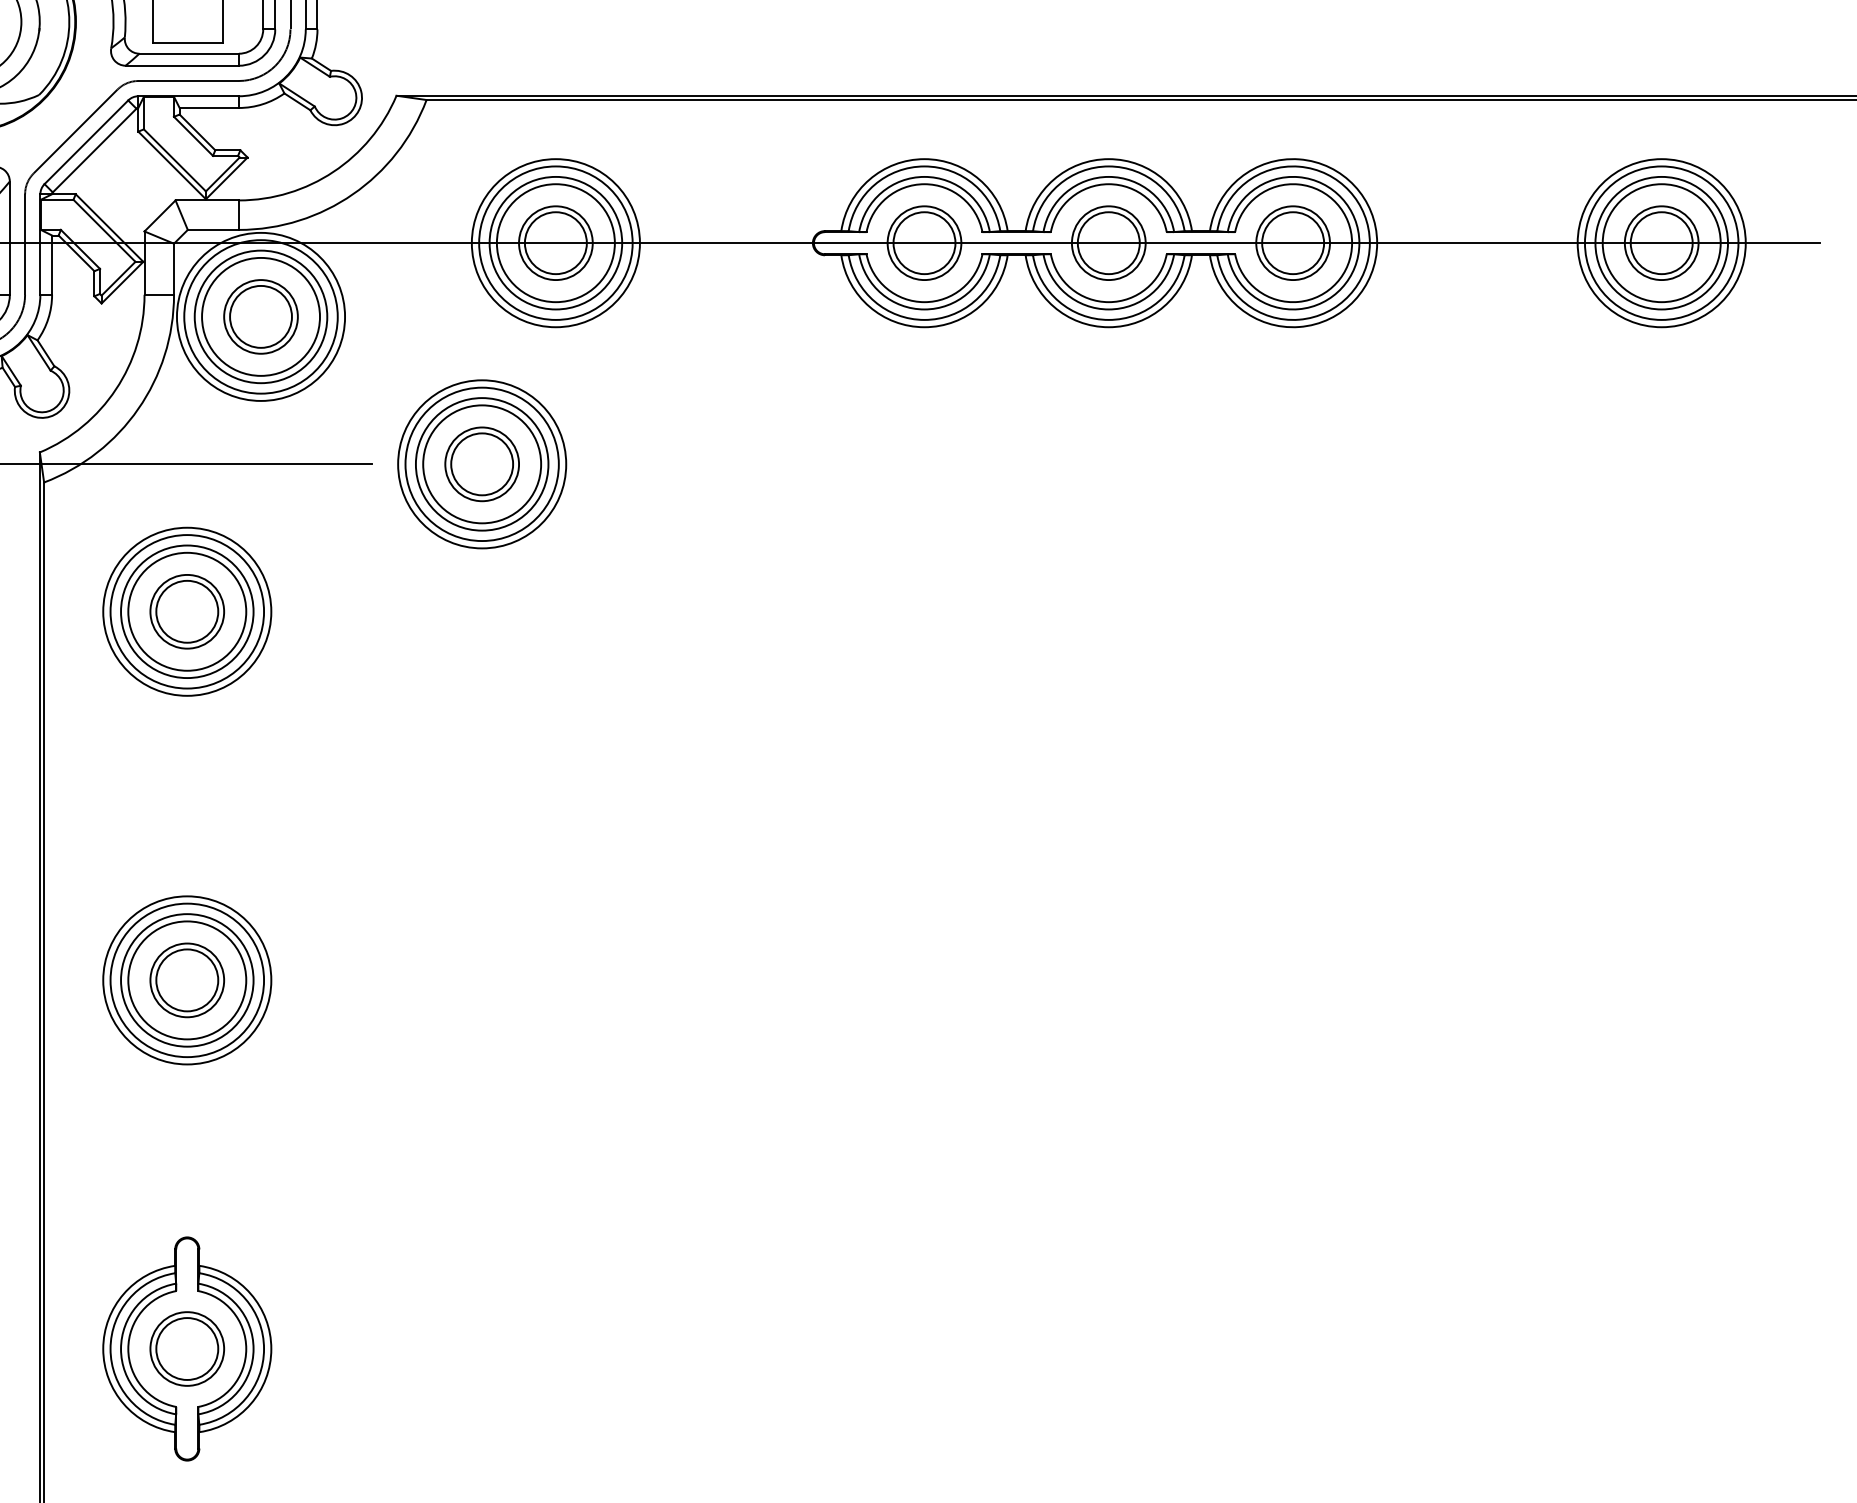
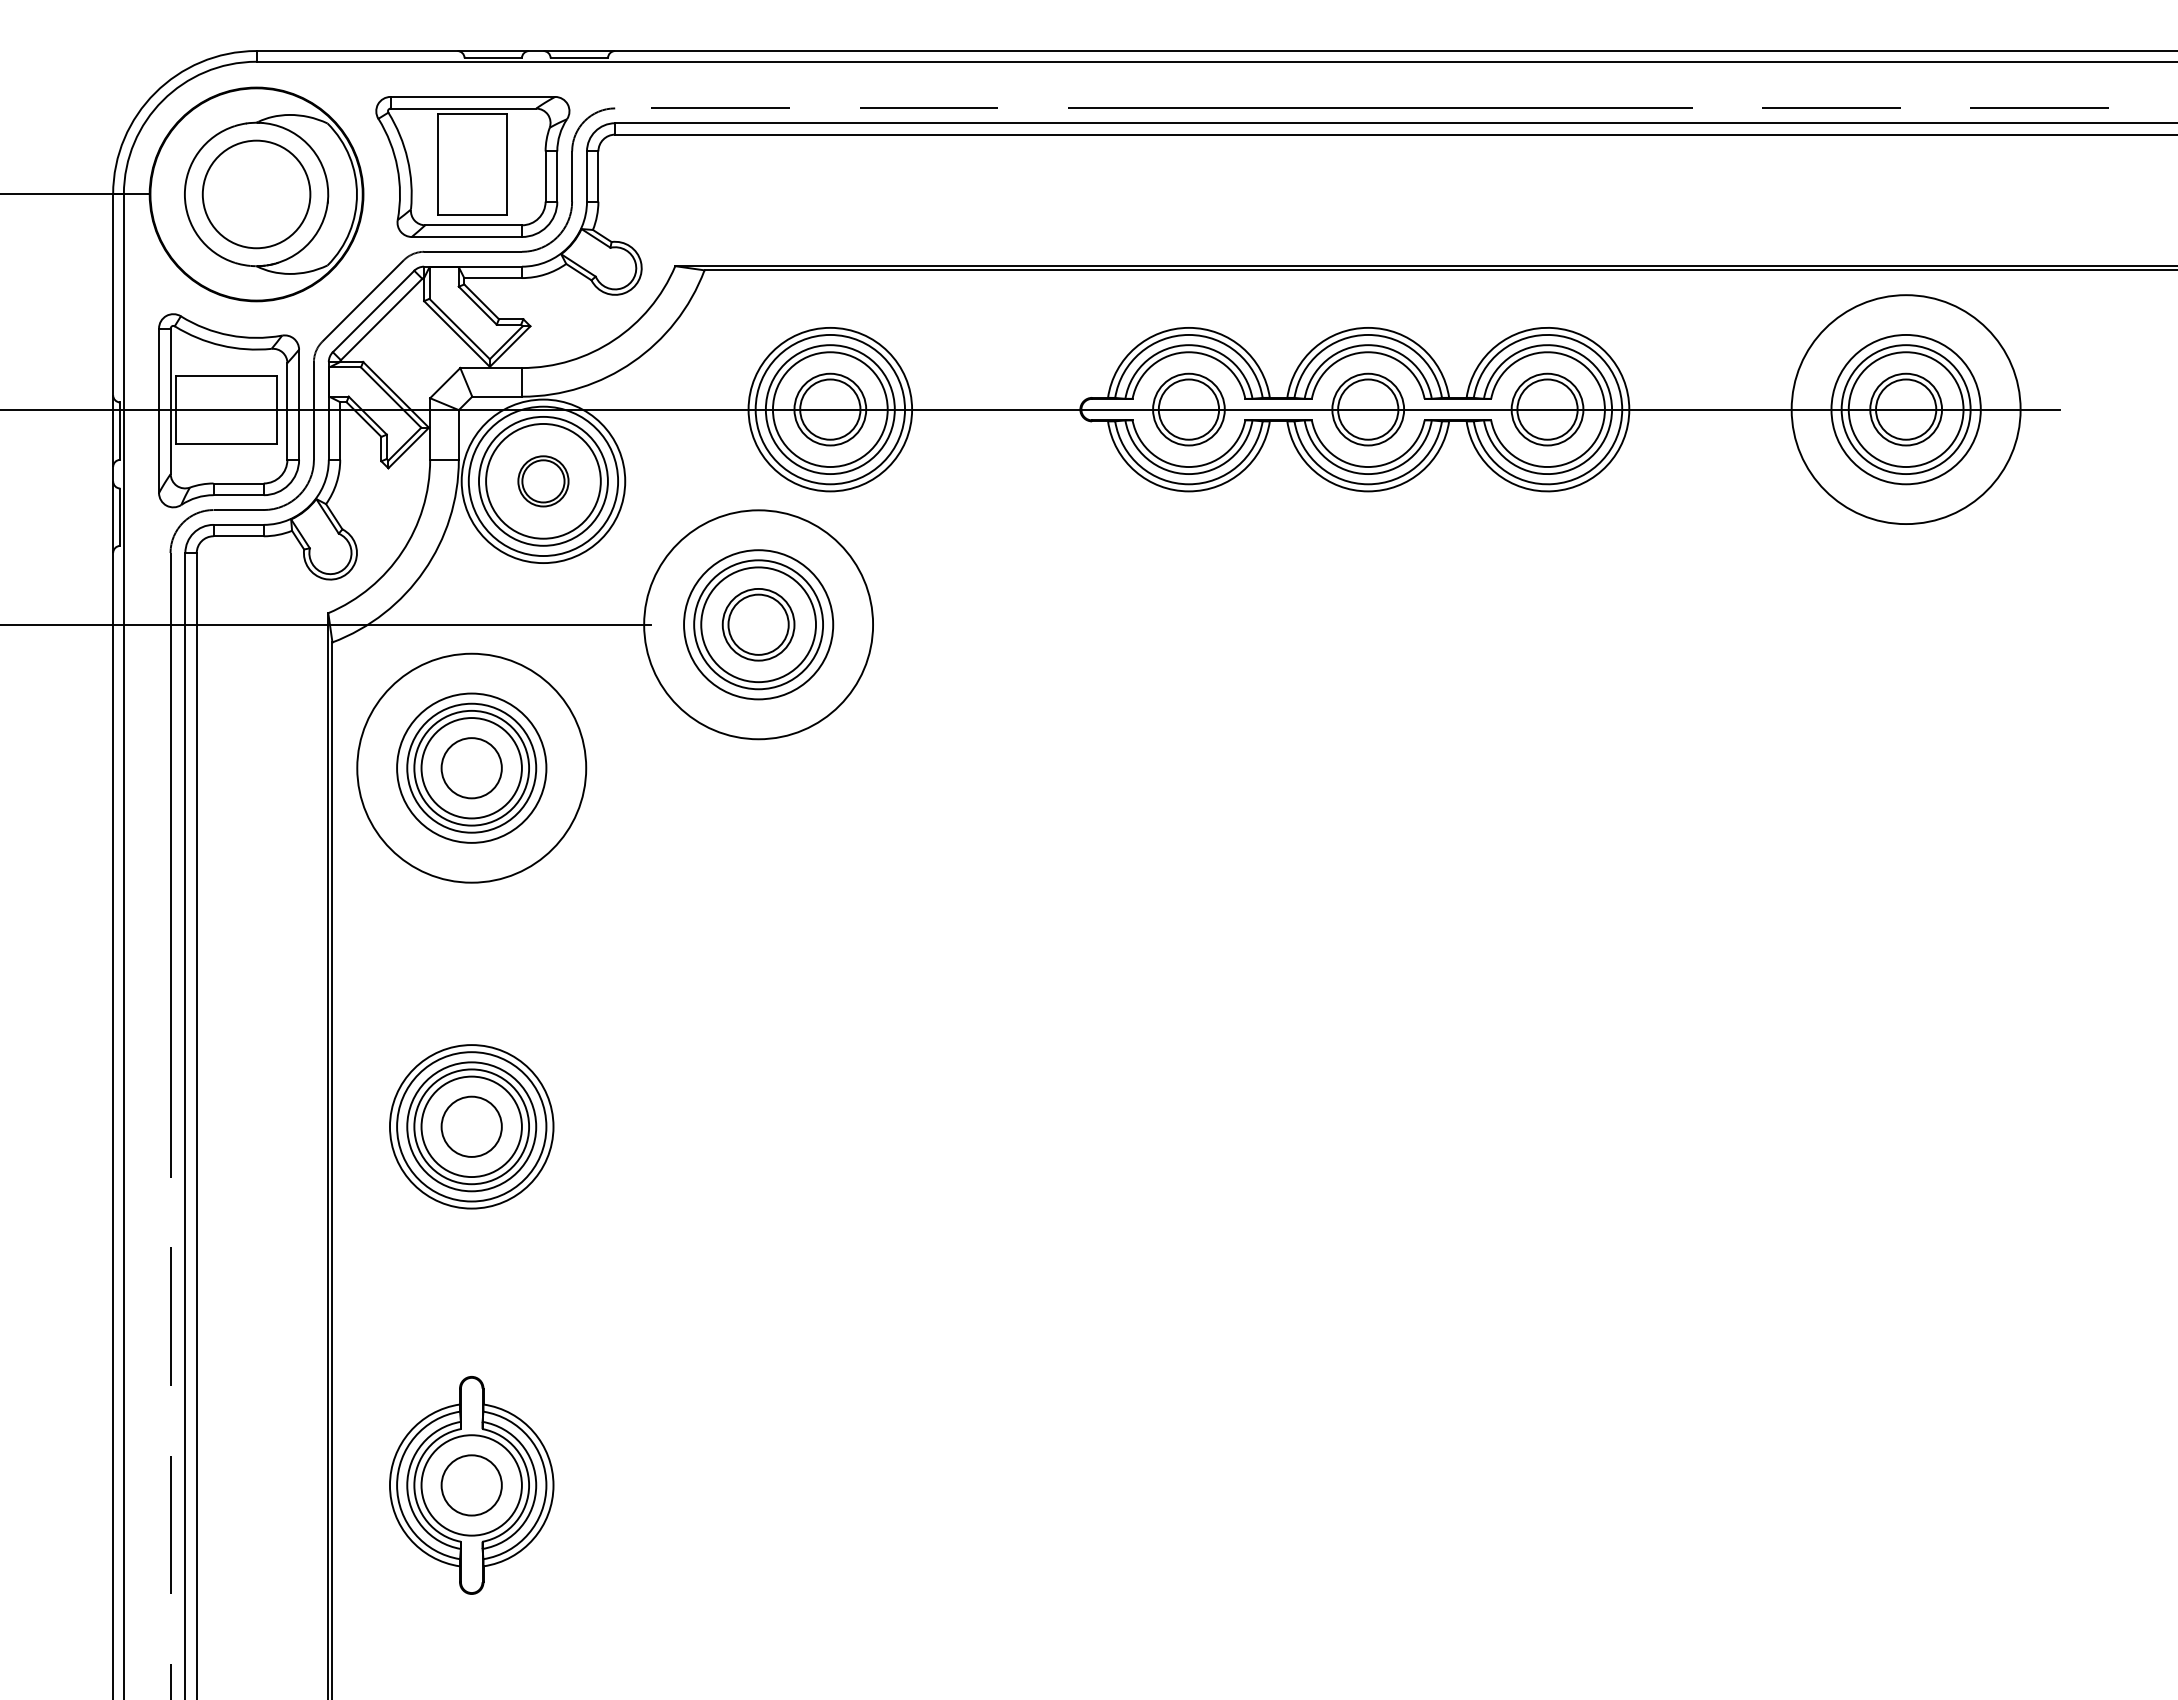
circle: (1661, 243) -> (1905, 409), size x1.4
part: (261, 317) -> (543, 481), size x0.7
circle: (482, 464) -> (758, 624), size x1.4
circle: (187, 611) -> (471, 767), size x1.4
circle: (187, 612) -> (471, 768), size x1.4
circle: (187, 980) -> (471, 1126), size x1.4
circle: (187, 1349) -> (471, 1485), size x1.4

